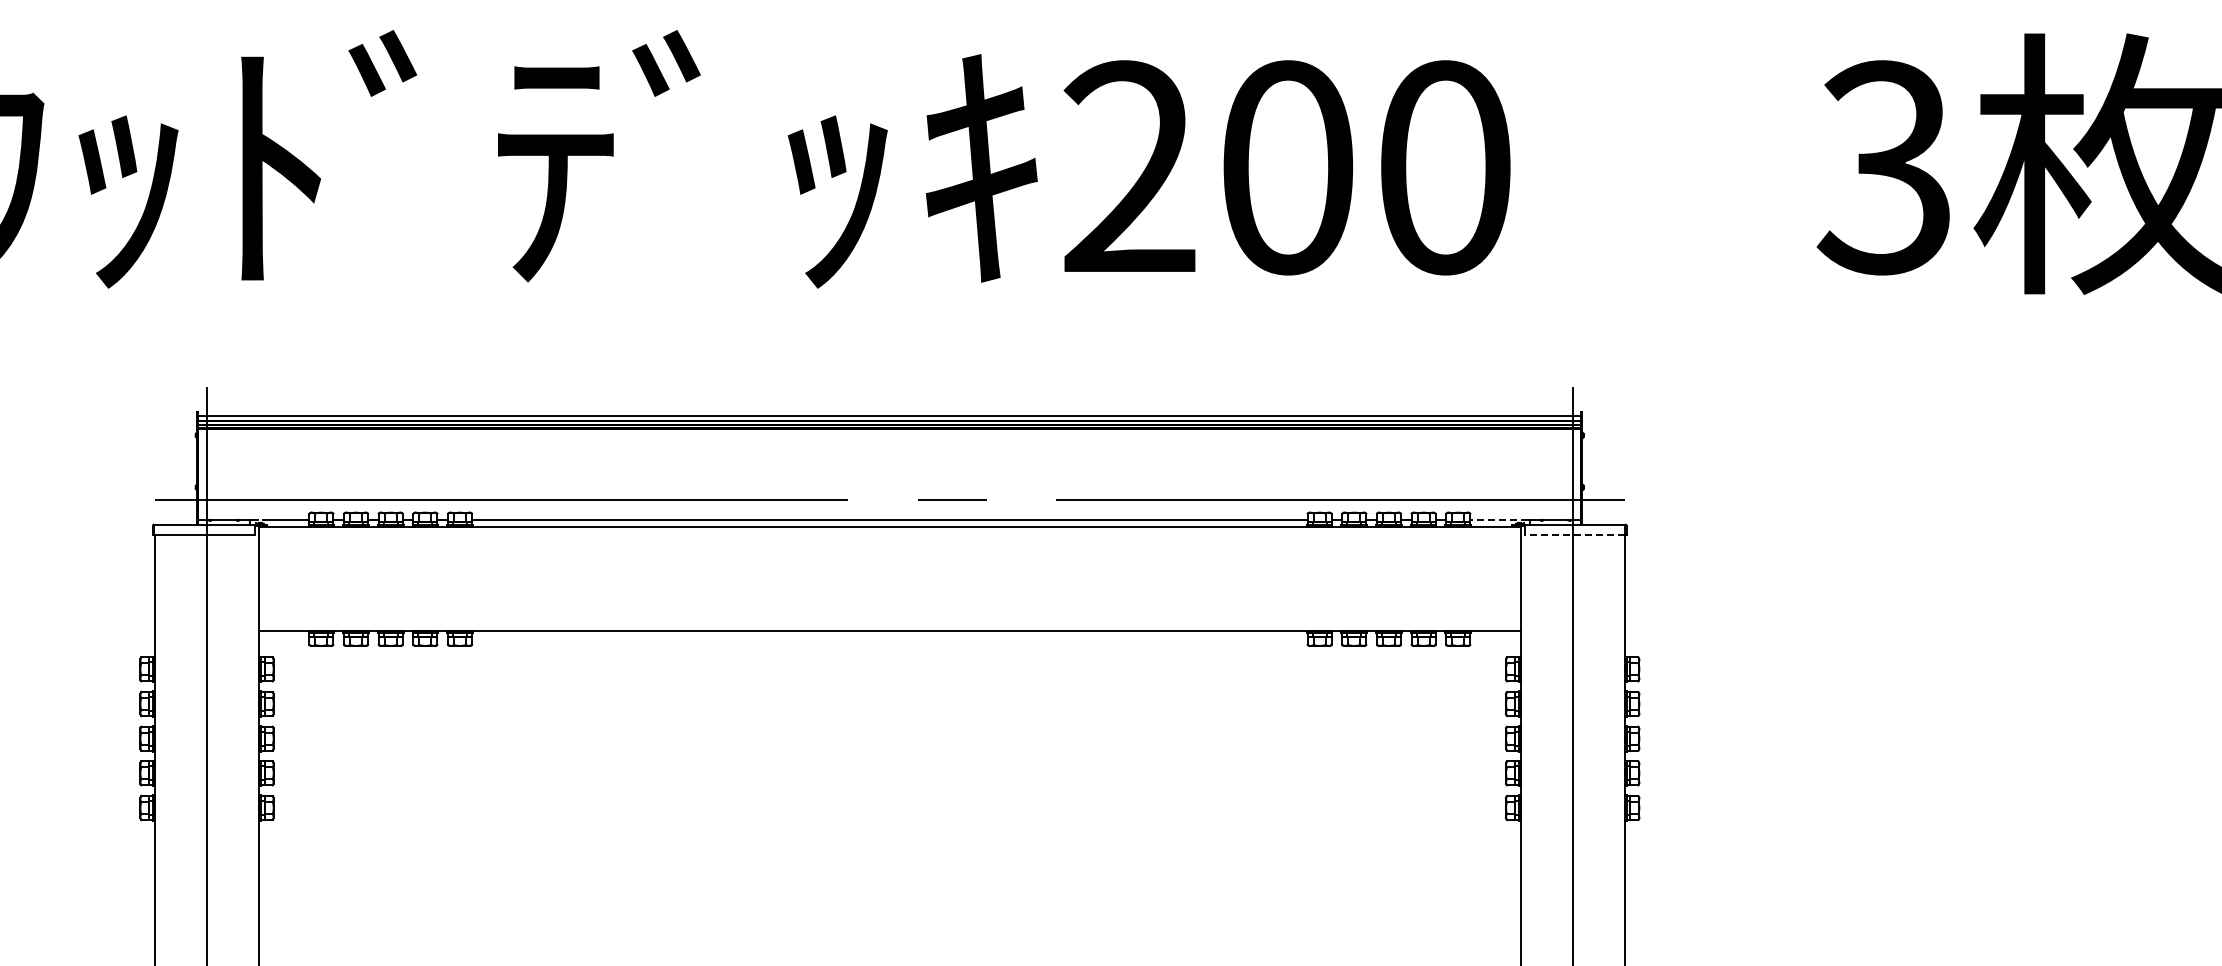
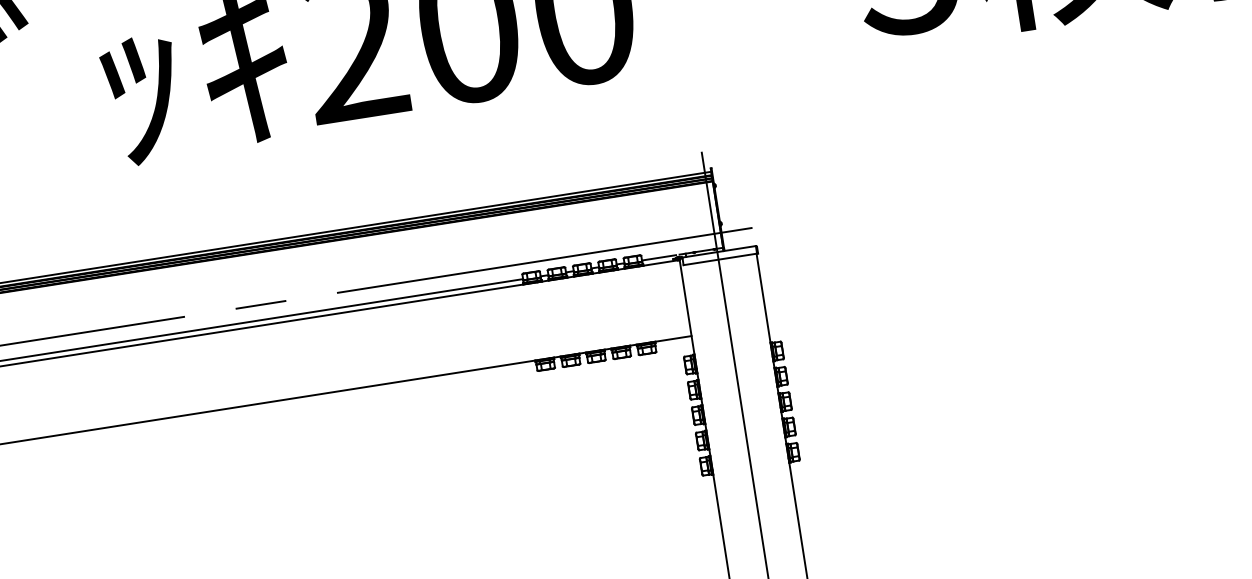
line: (1493, 520) -> (659, 258), dashed -> solid
line: (1574, 534) -> (719, 259), dashed -> solid

